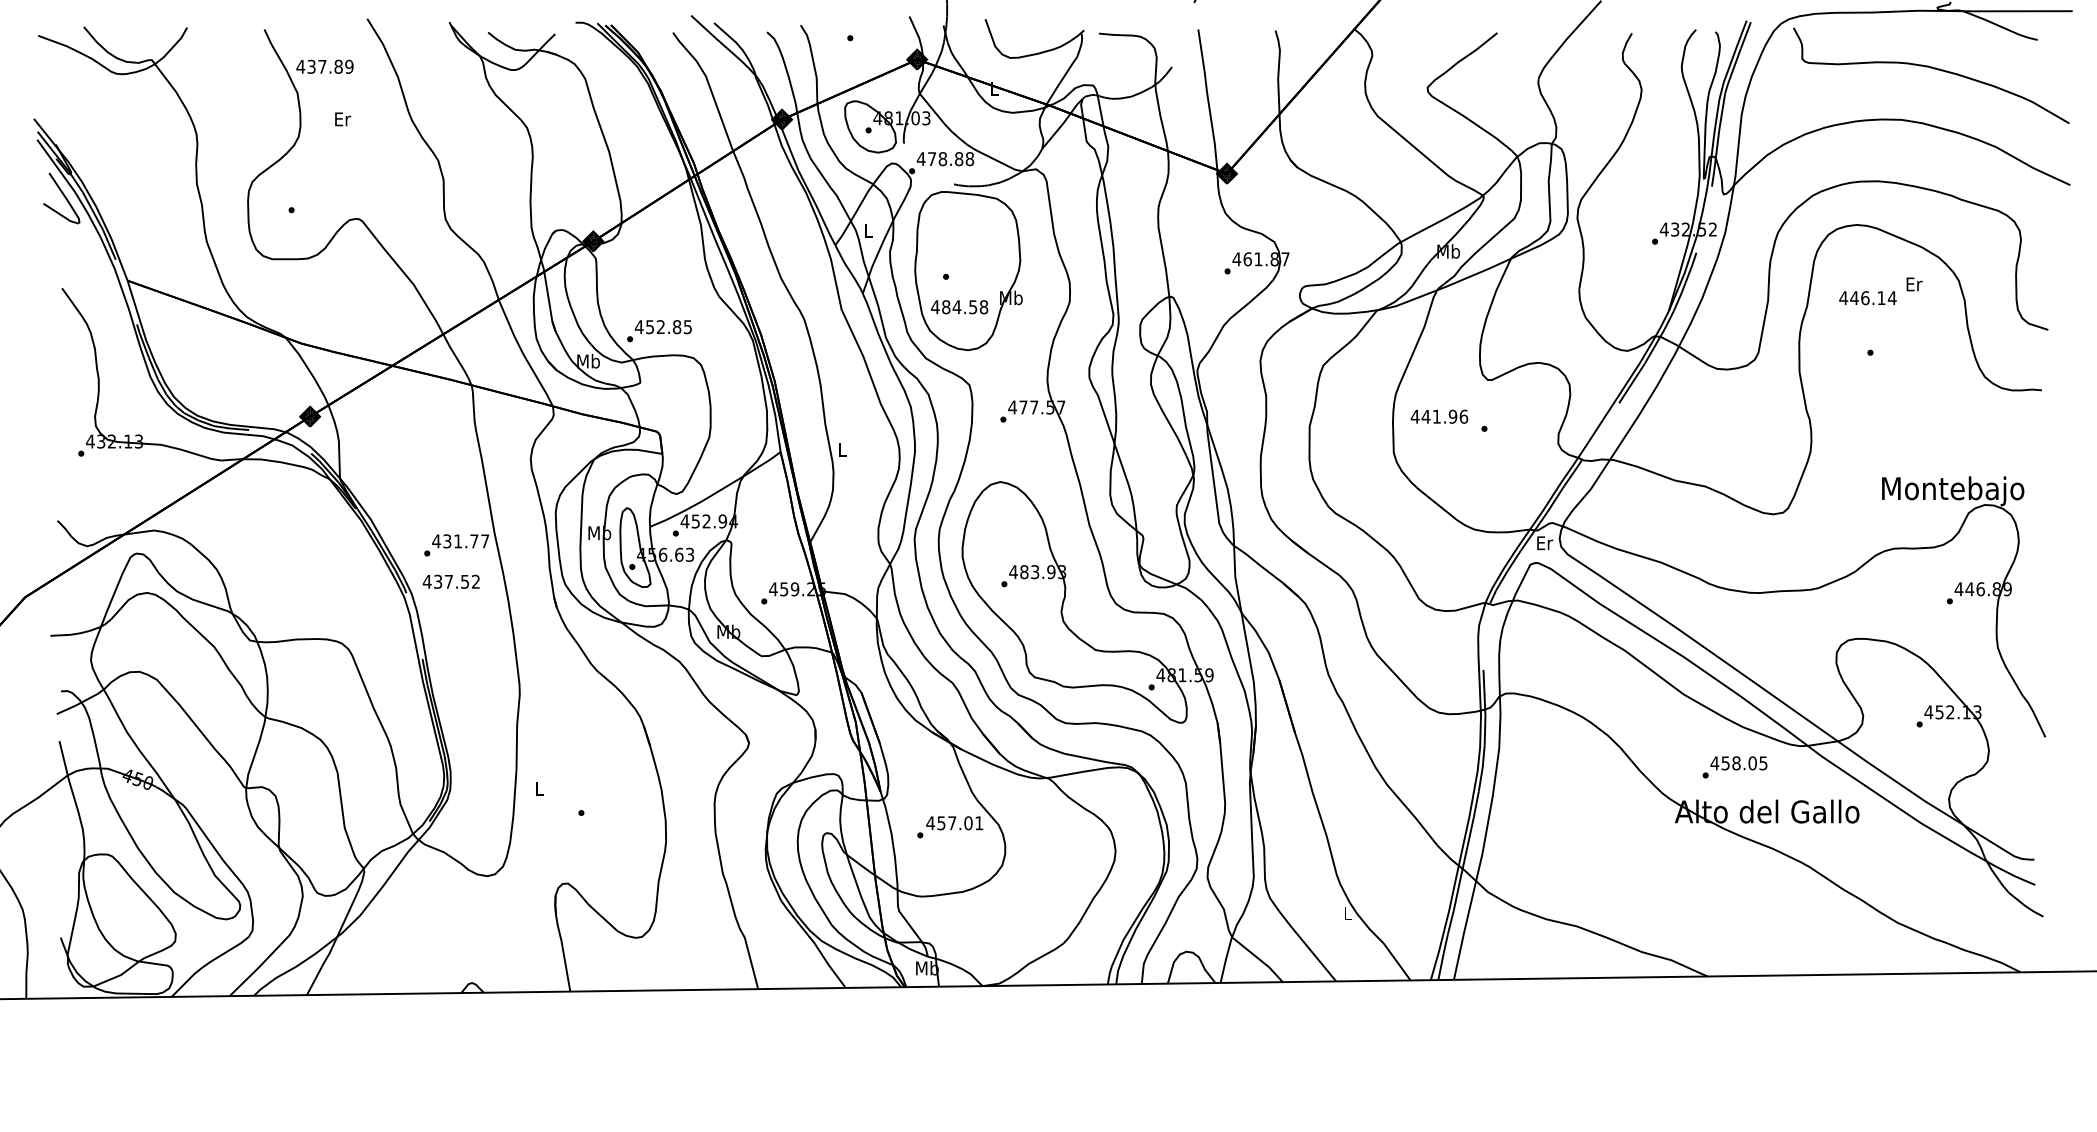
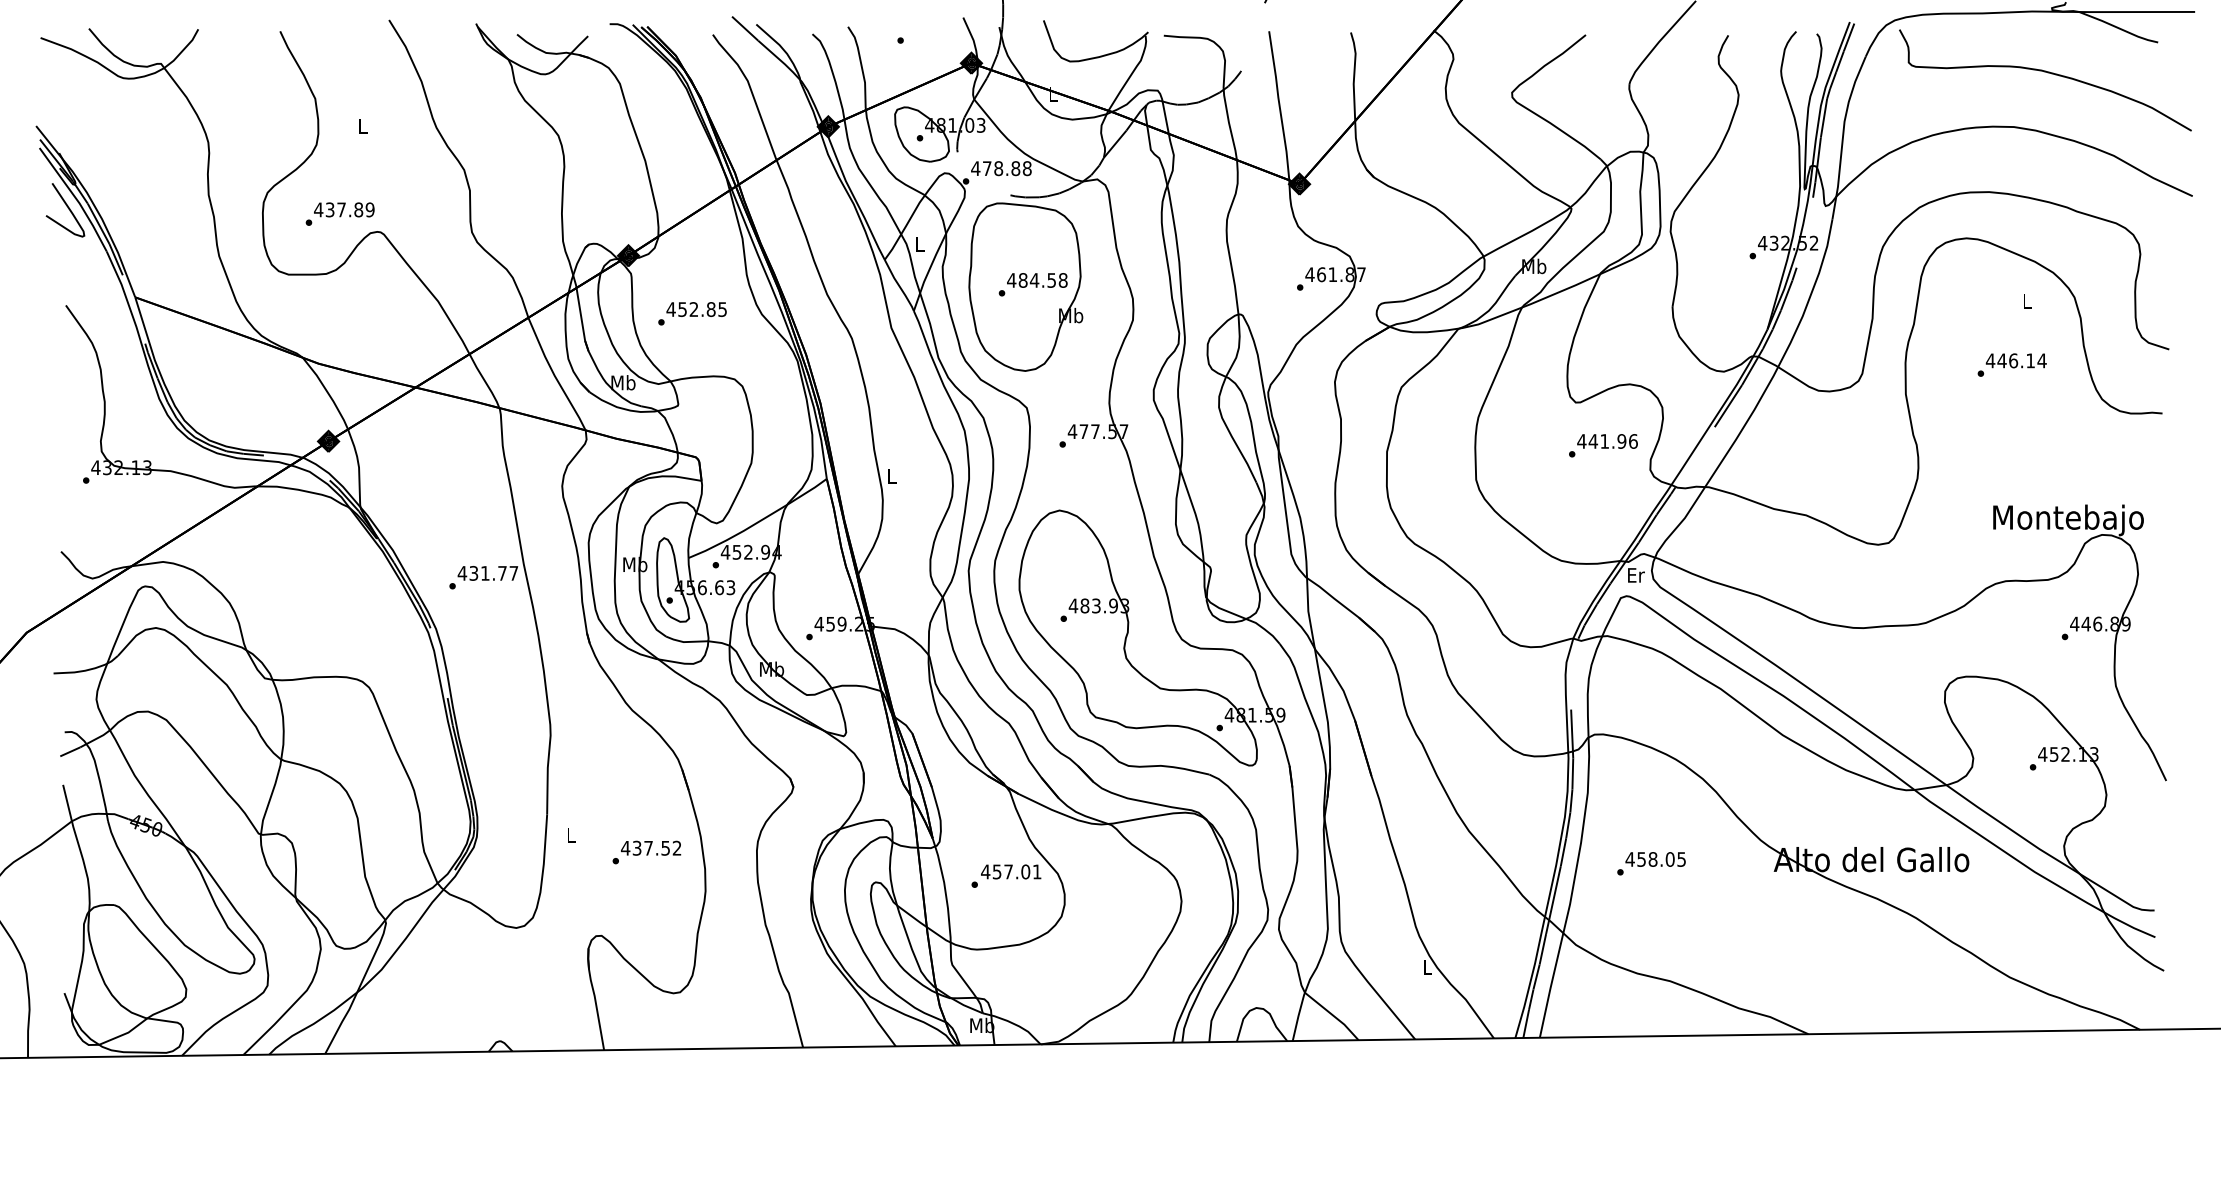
text: (325, 66) -> (344, 209), moved
text: (343, 119) -> (363, 126), Er -> L
text: (1914, 284) -> (2027, 301), Er -> L
text: (1867, 297) -> (2015, 360), moved
text: (959, 307) -> (1037, 280), moved
text: (659, 330) -> (692, 313), moved
text: (1439, 416) -> (1607, 441), moved
text: (451, 581) -> (651, 847), moved
text: (1735, 767) -> (1651, 863), moved

